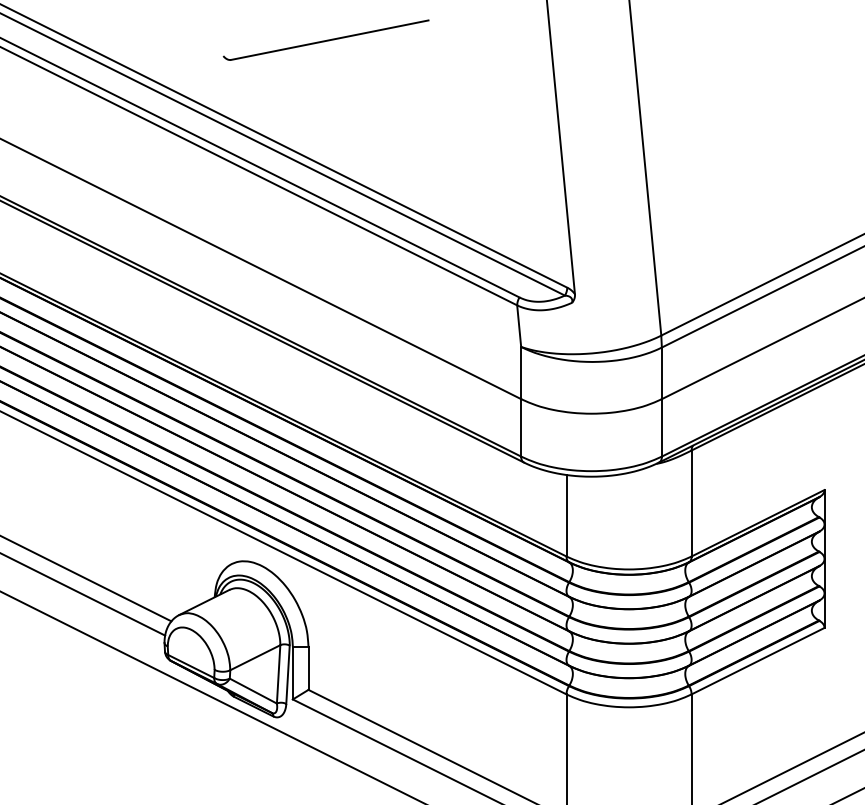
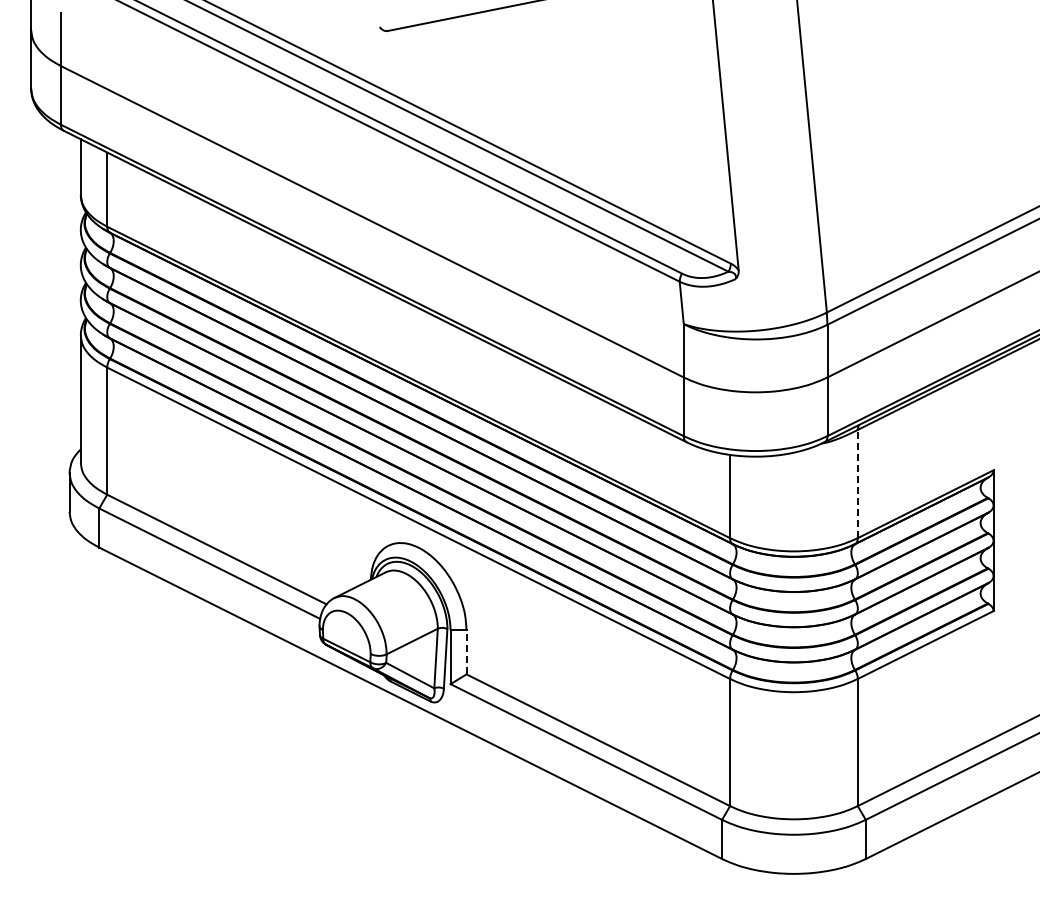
line: (691, 502) -> (857, 483), solid -> dashed
line: (308, 667) -> (466, 651), solid -> dashed

